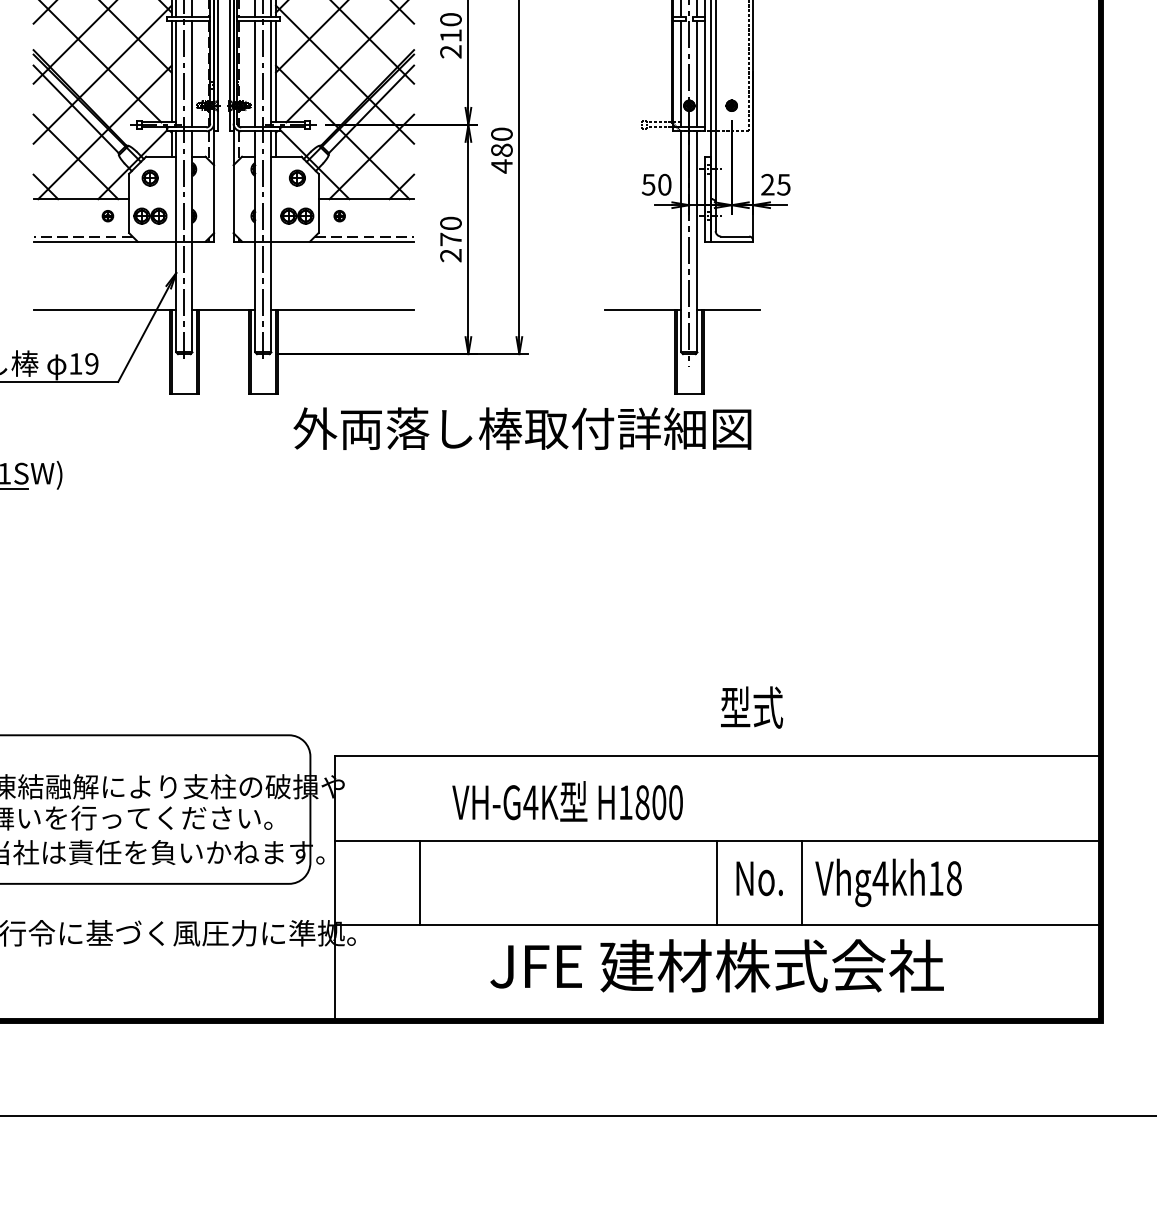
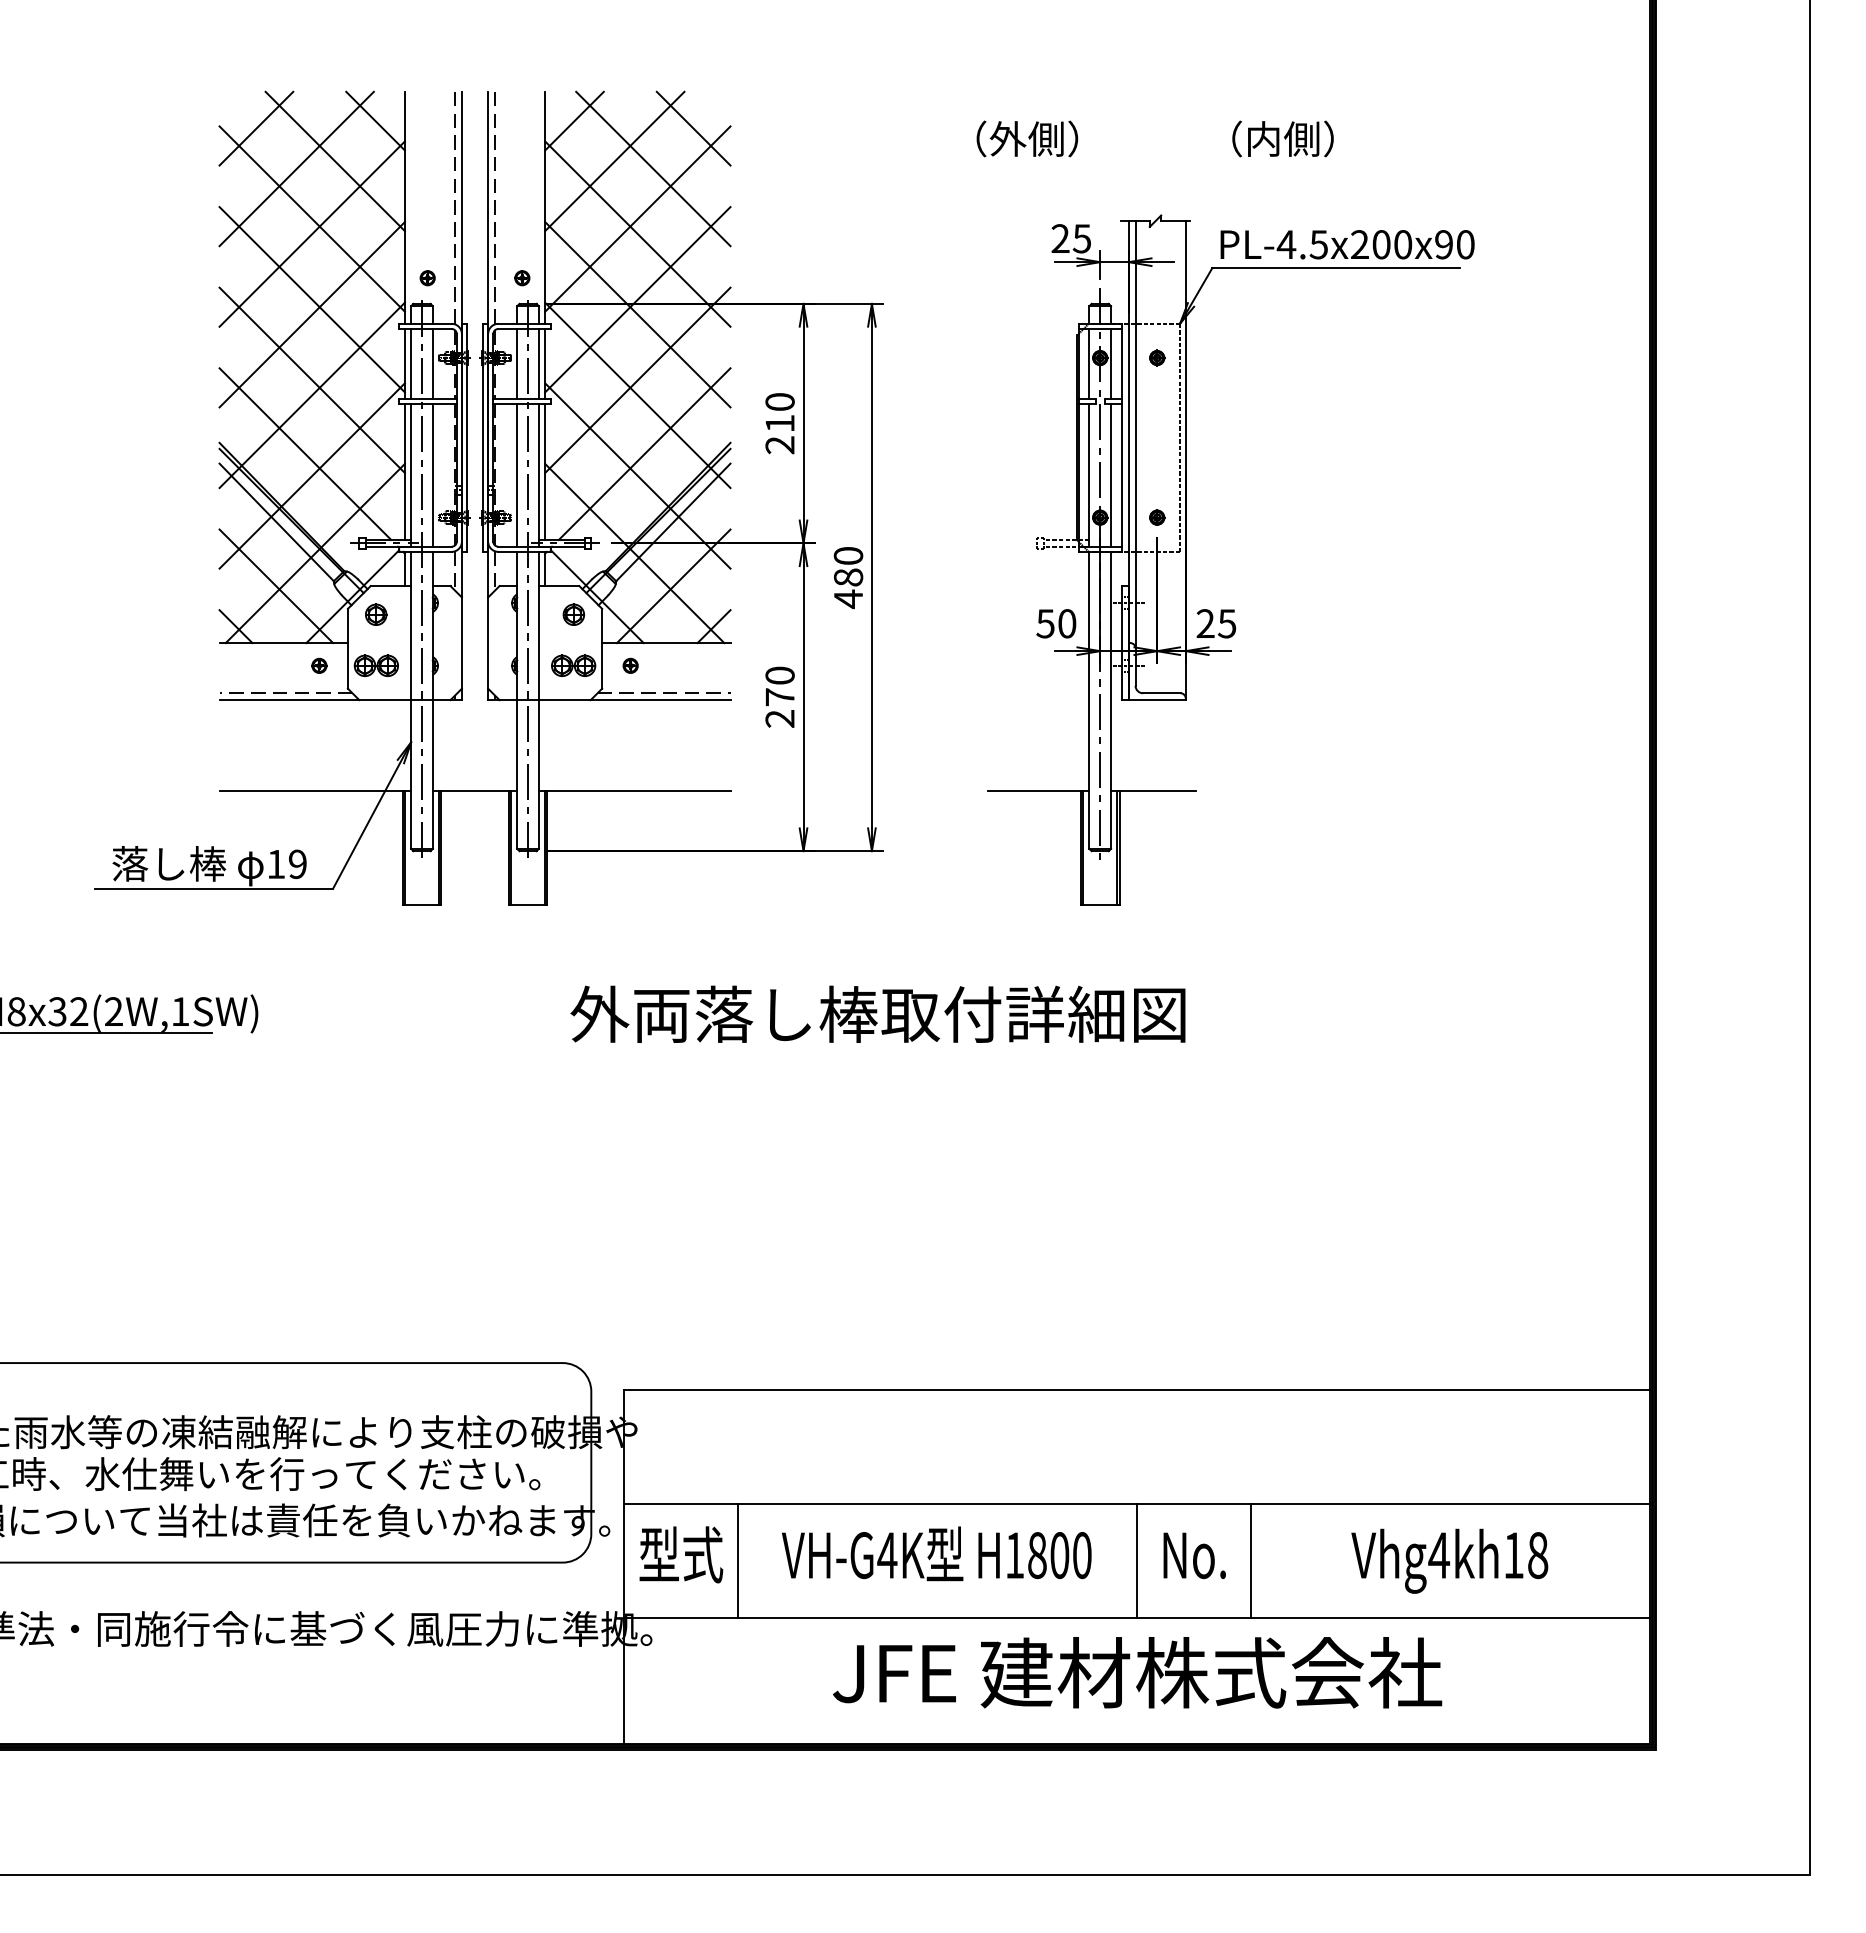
text: (522, 428) -> (877, 1013), moved
text: (752, 707) -> (681, 1554), moved
text: (567, 801) -> (936, 1553), moved
text: (888, 882) -> (1449, 1560), moved

